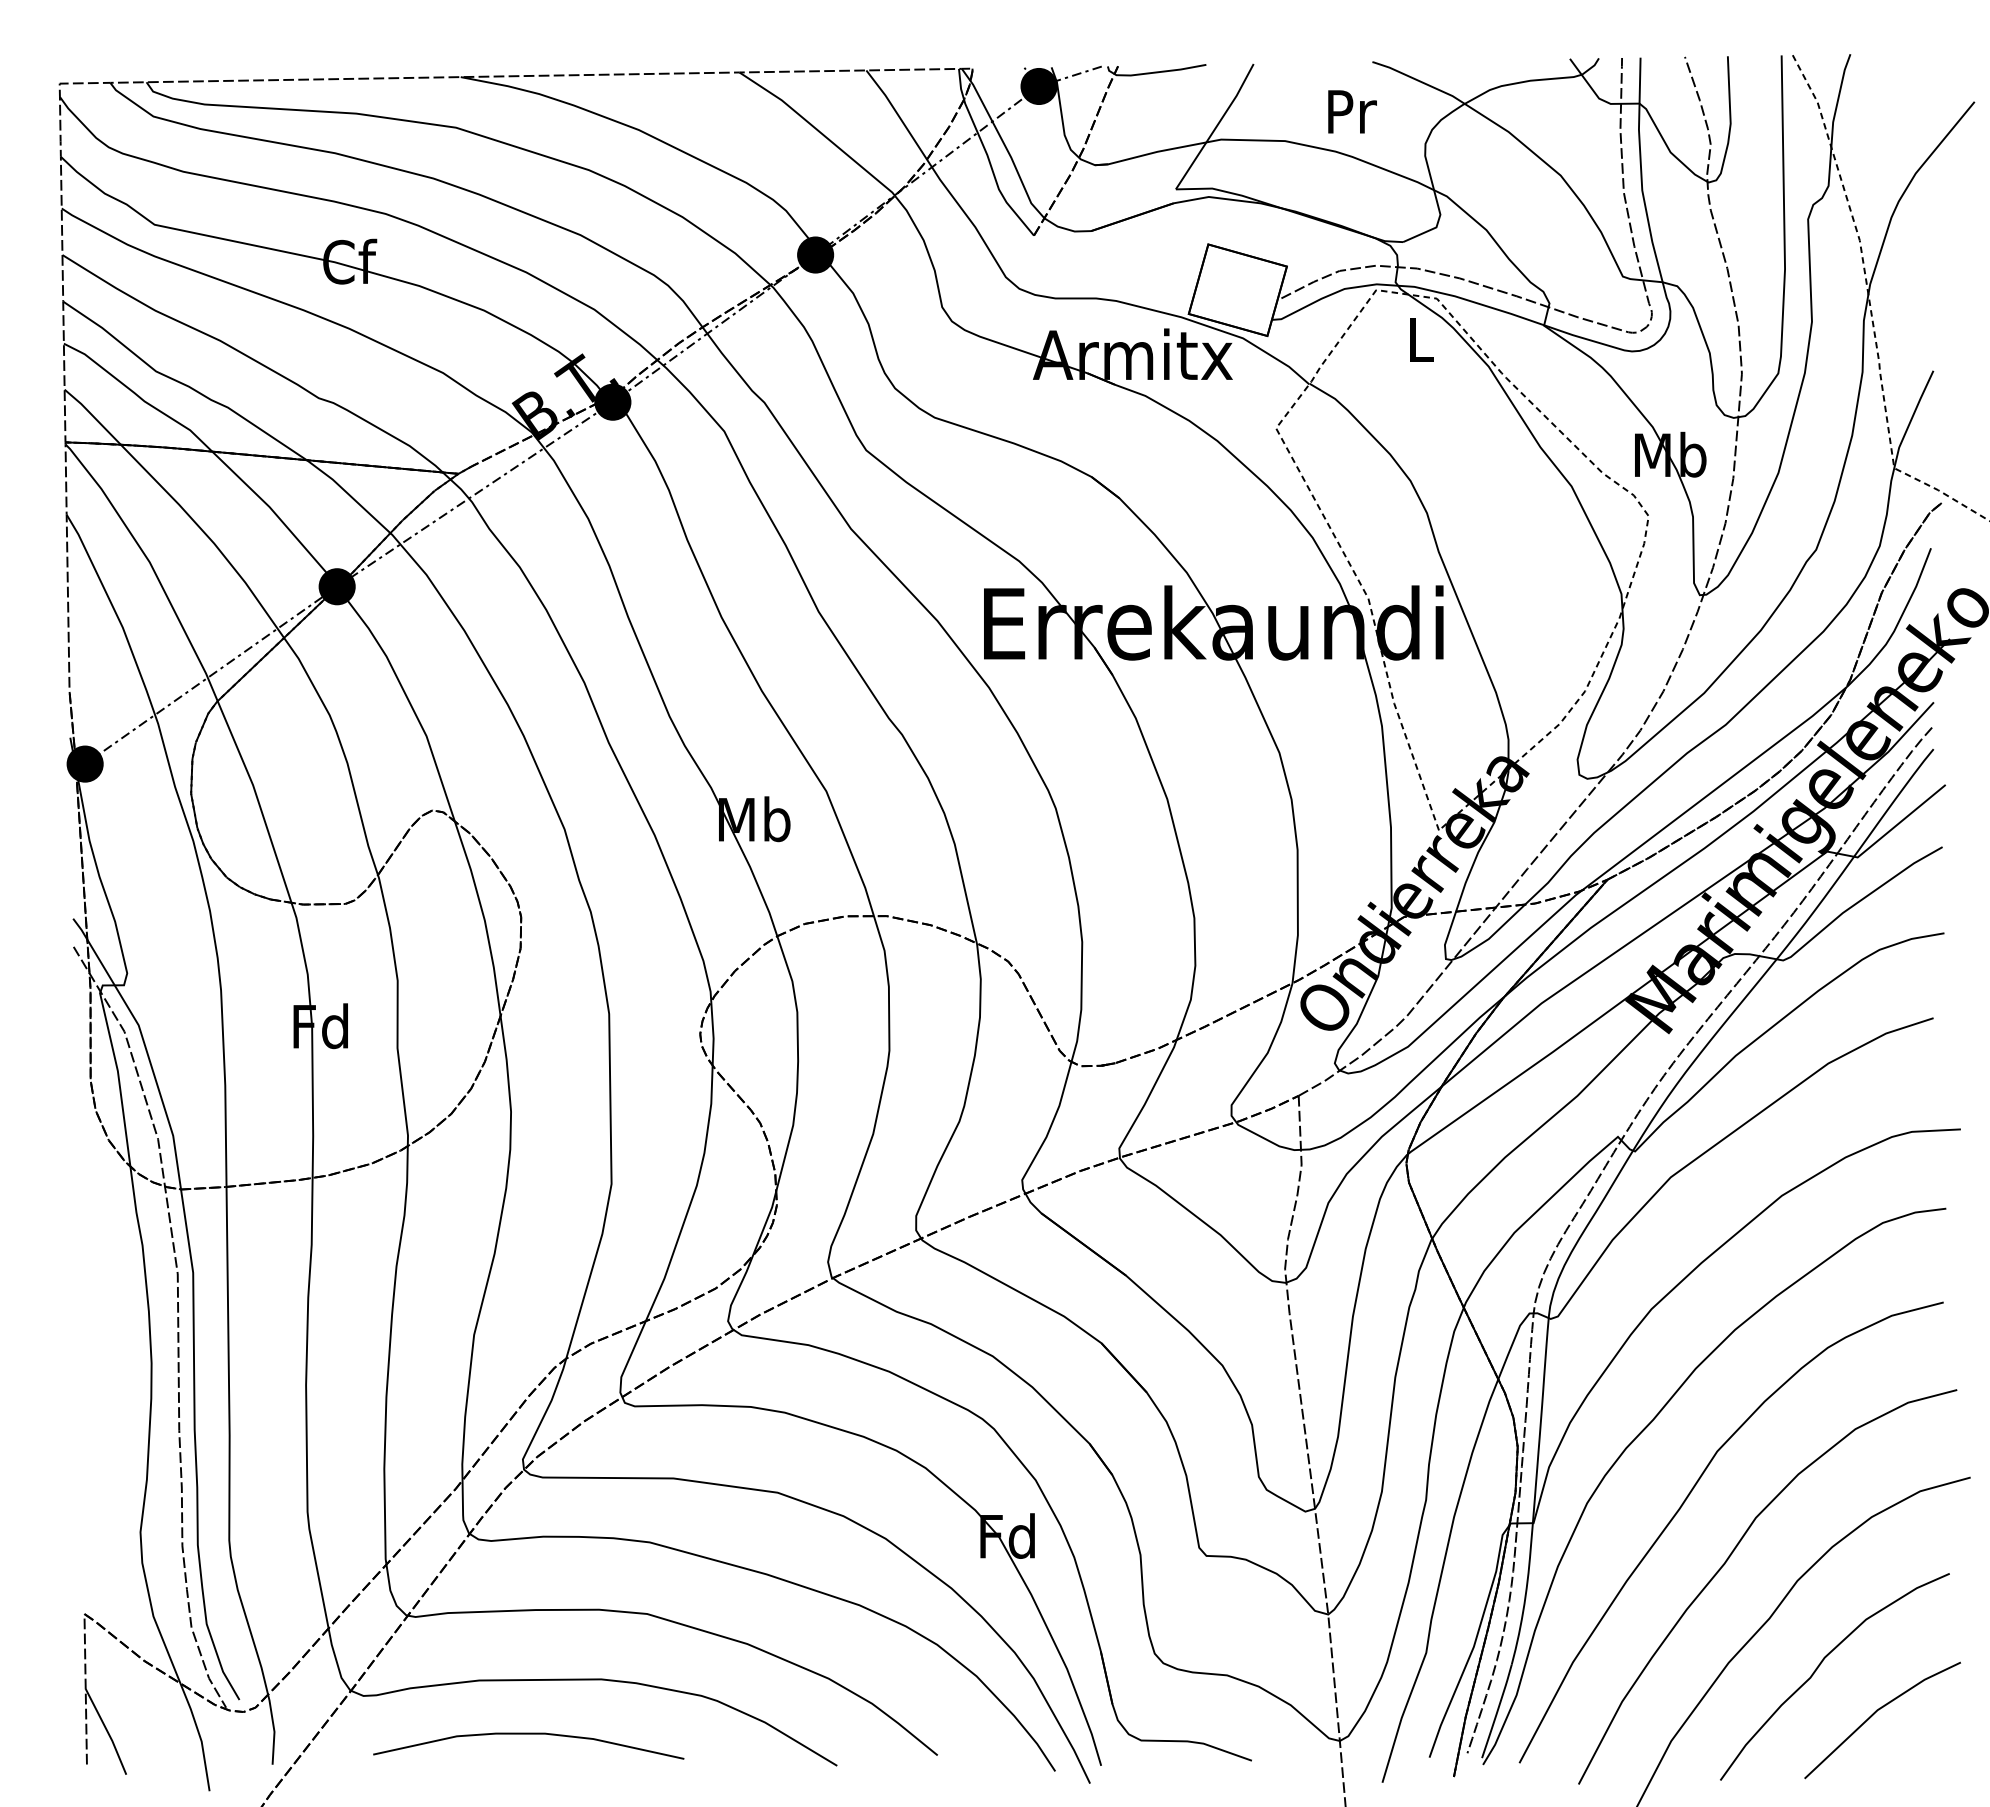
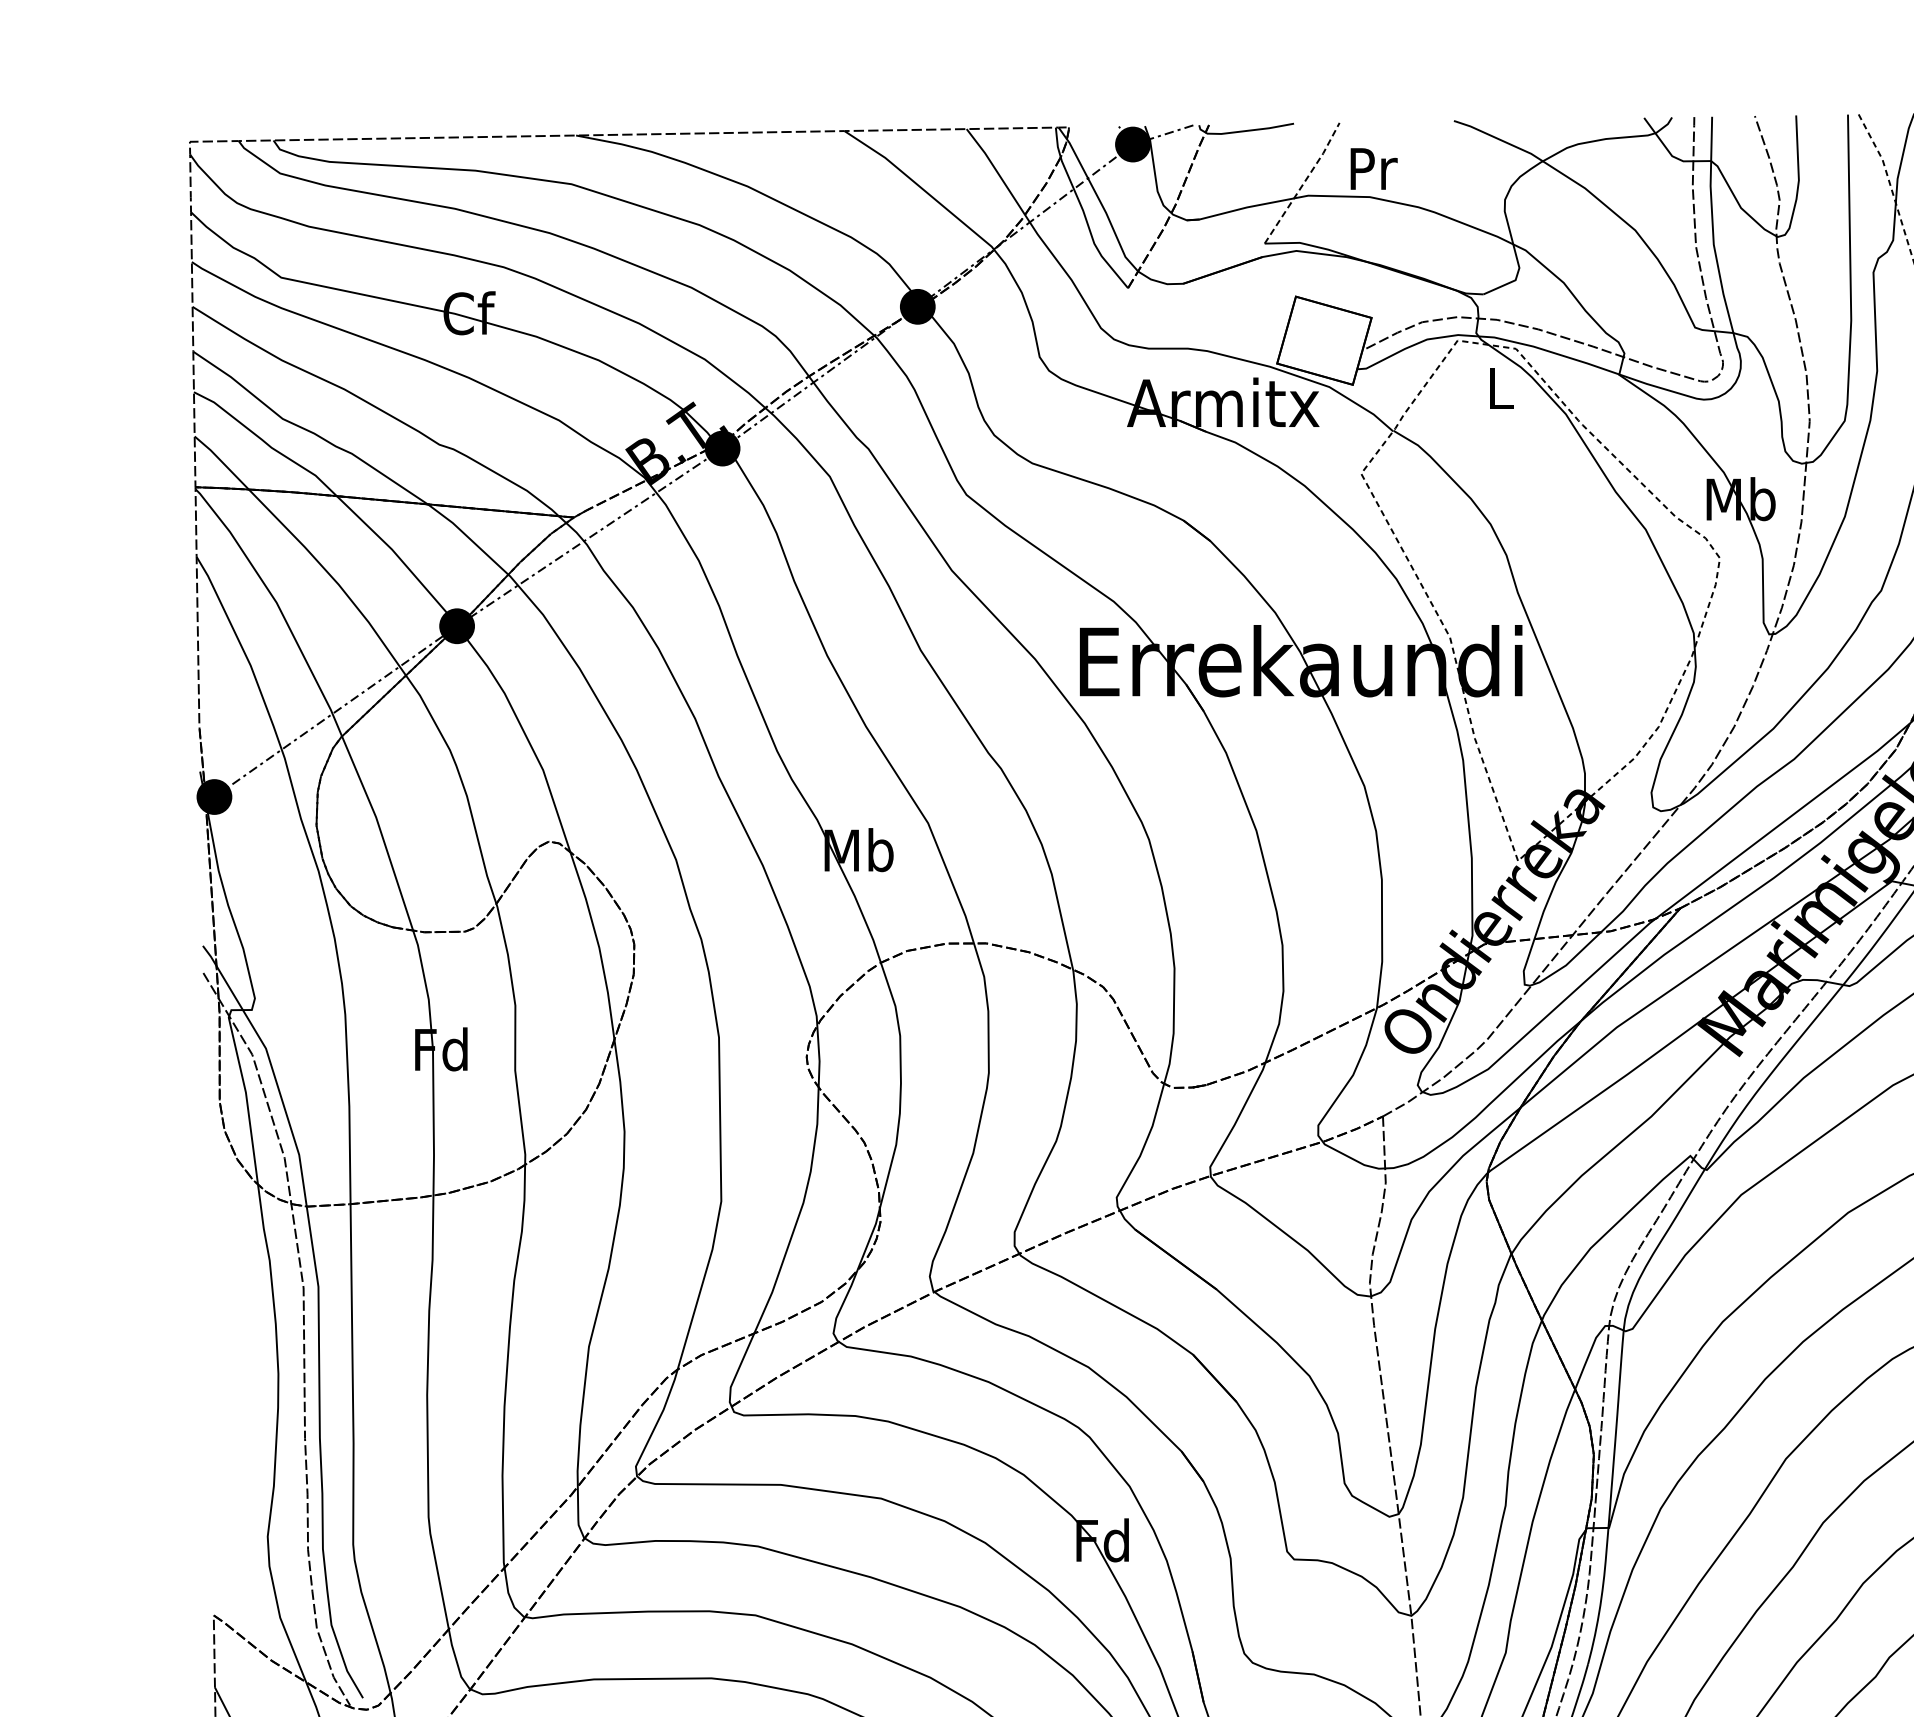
text: (1352, 111) -> (1374, 168), moved
line: (1216, 126) -> (1303, 183), solid -> dashed

